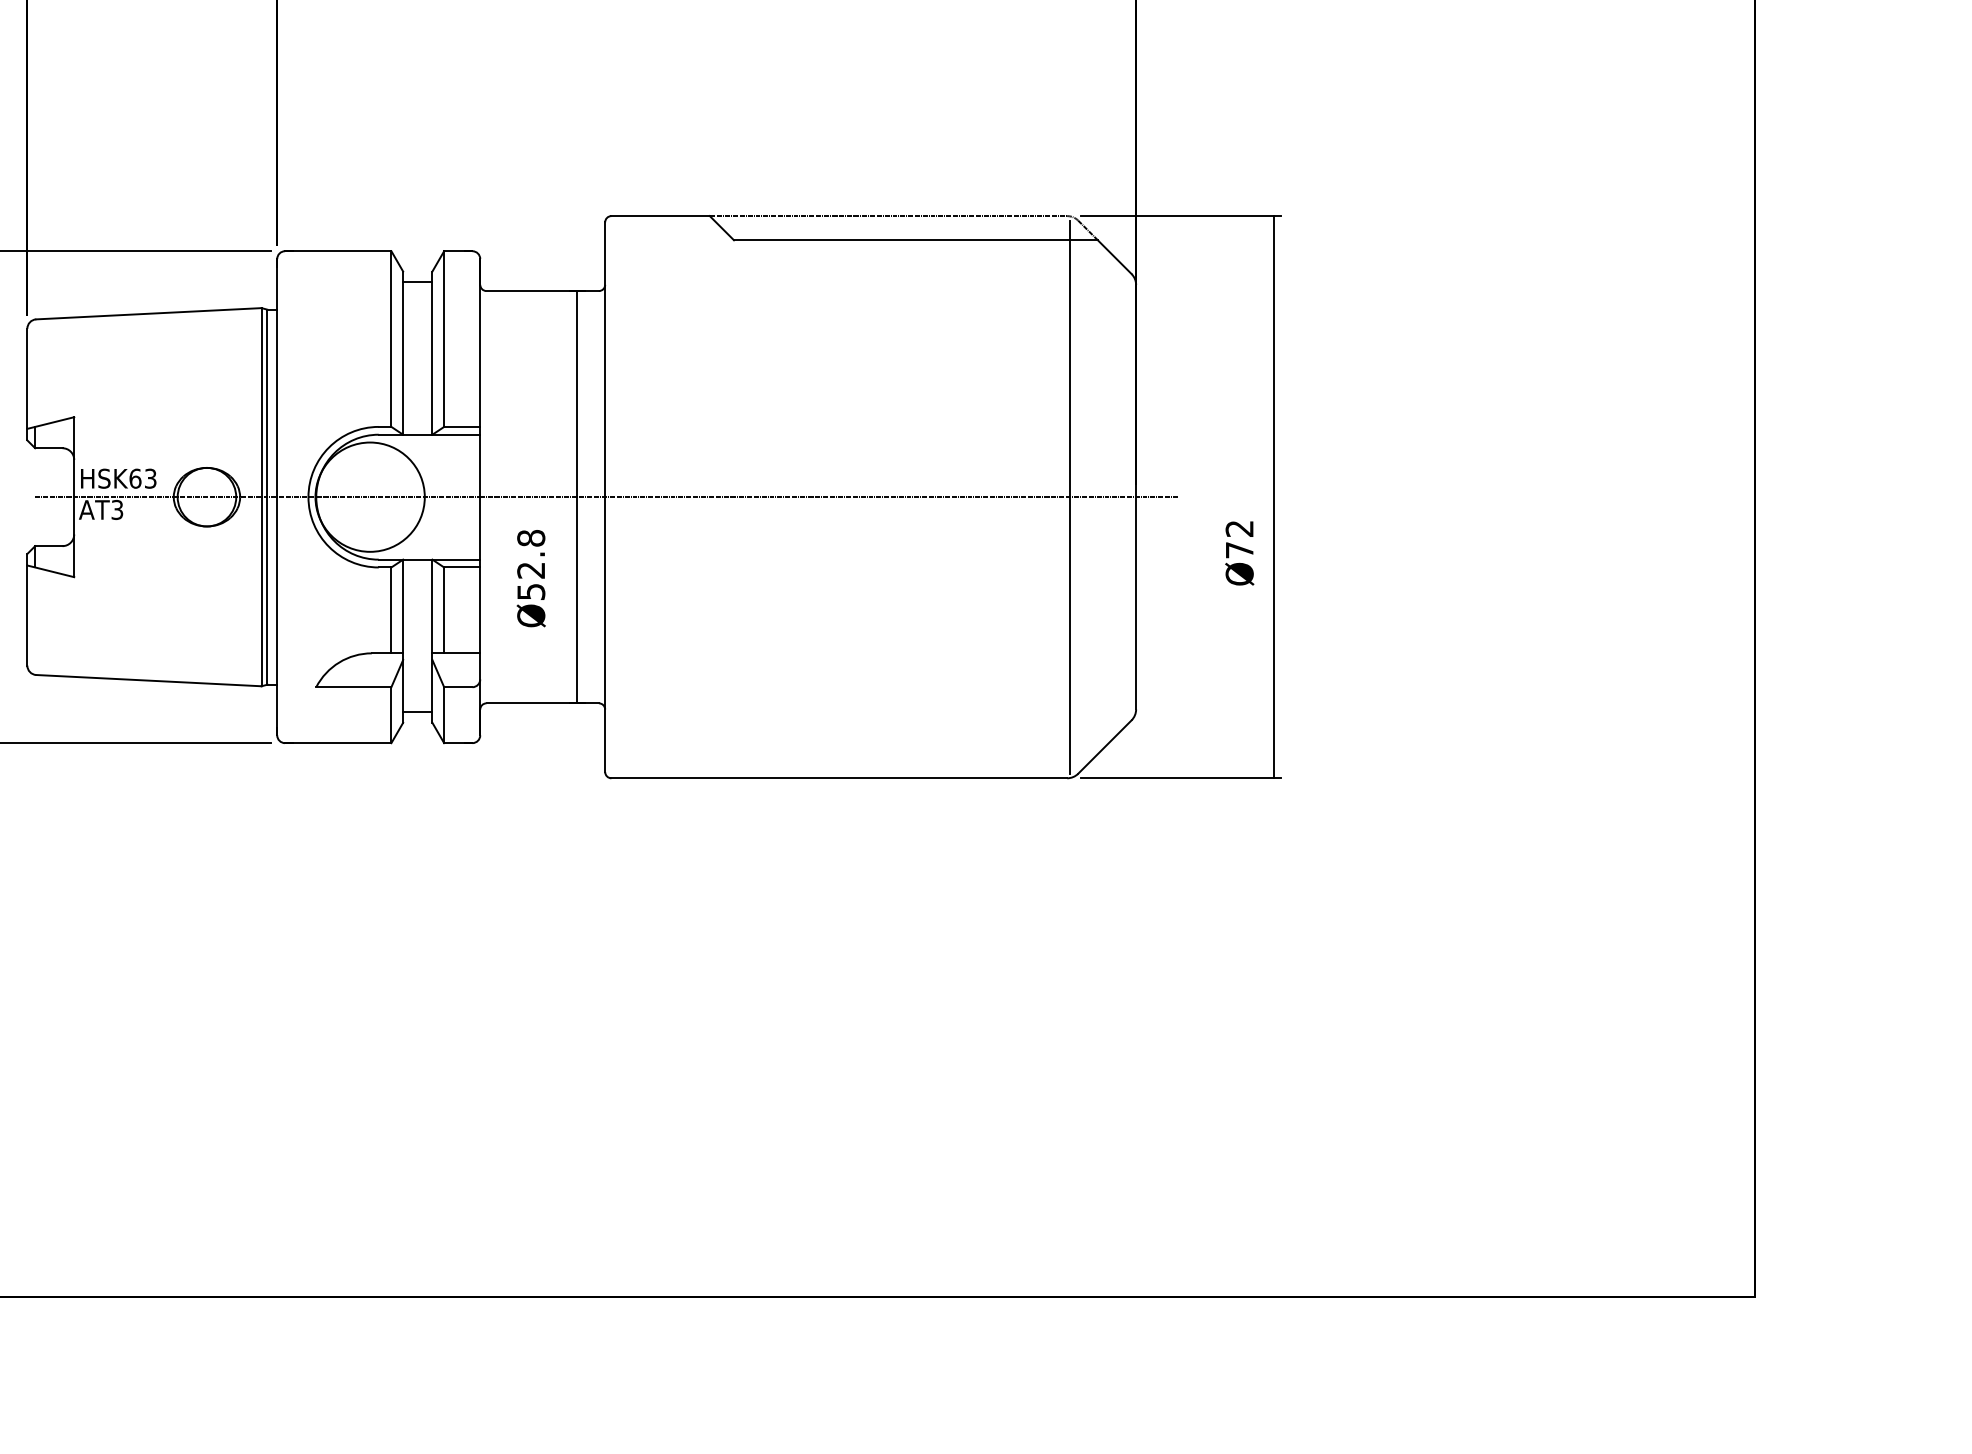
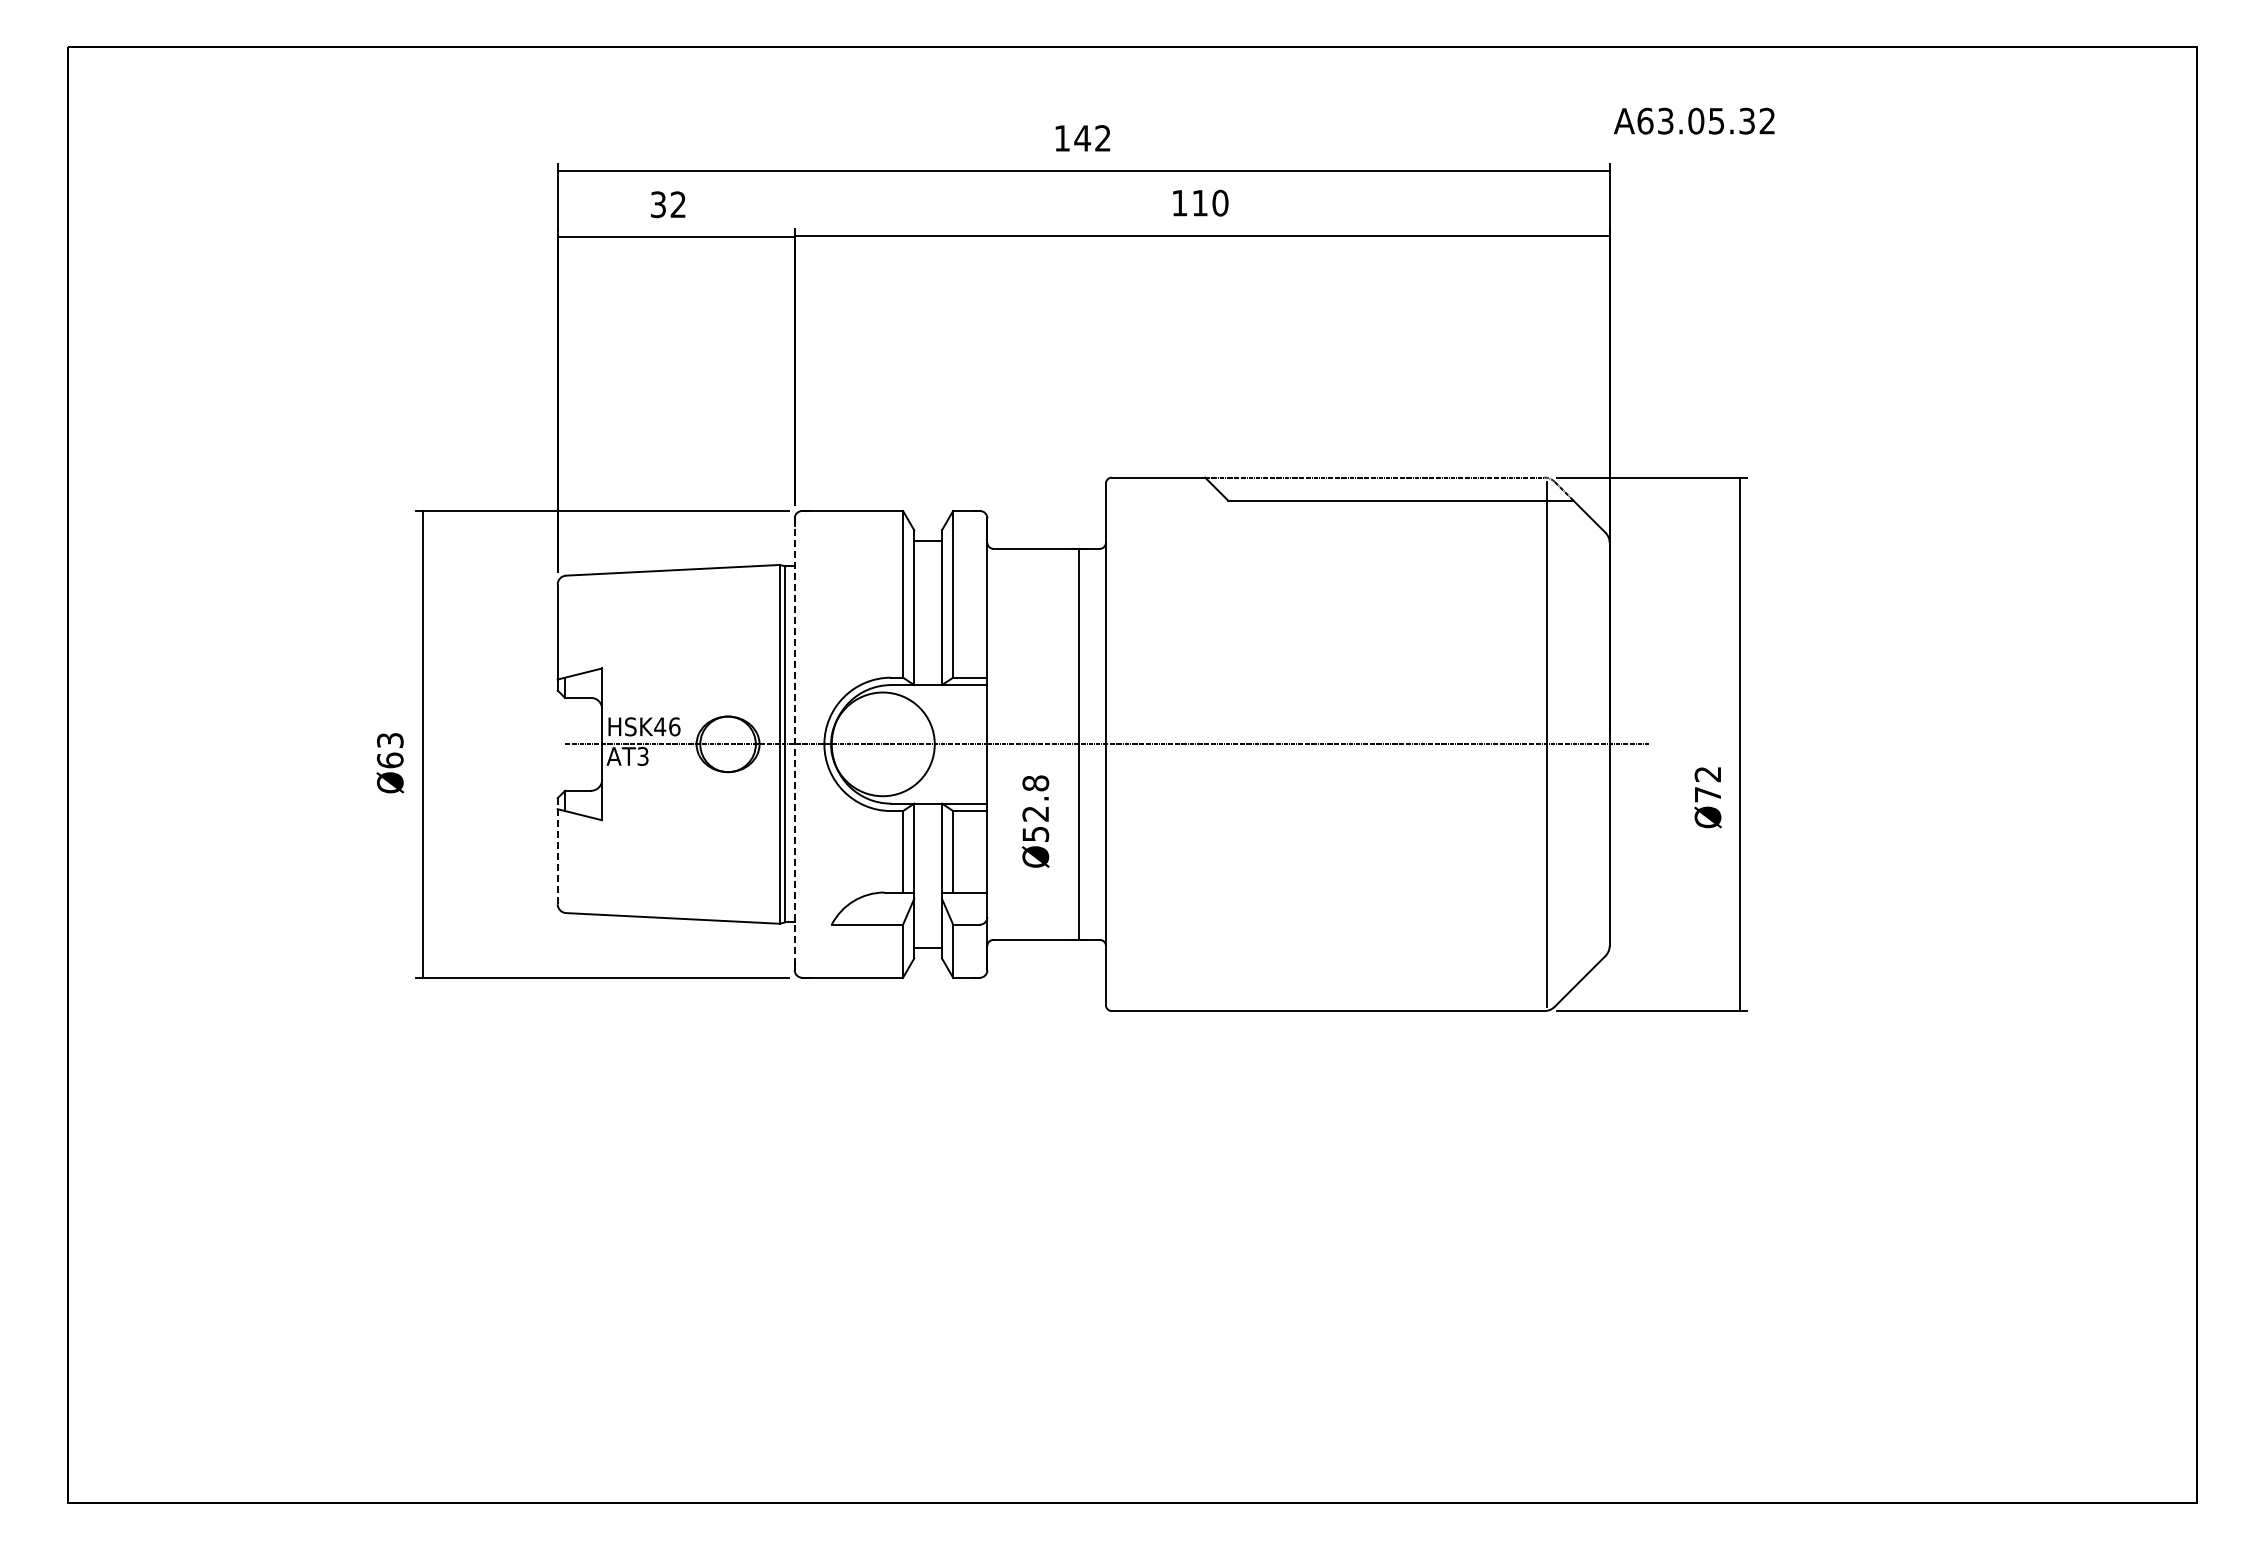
text: (143, 478) -> (667, 726), HSK63 -> HSK46
line: (276, 497) -> (794, 744), solid -> dashed
line: (27, 610) -> (557, 851), solid -> dashed

